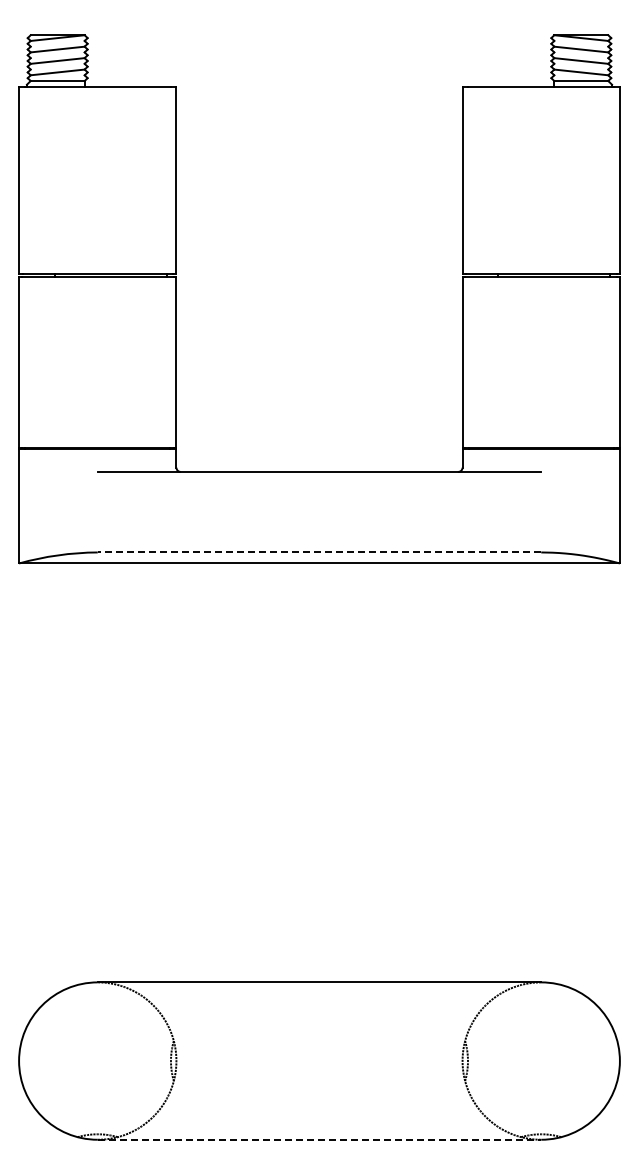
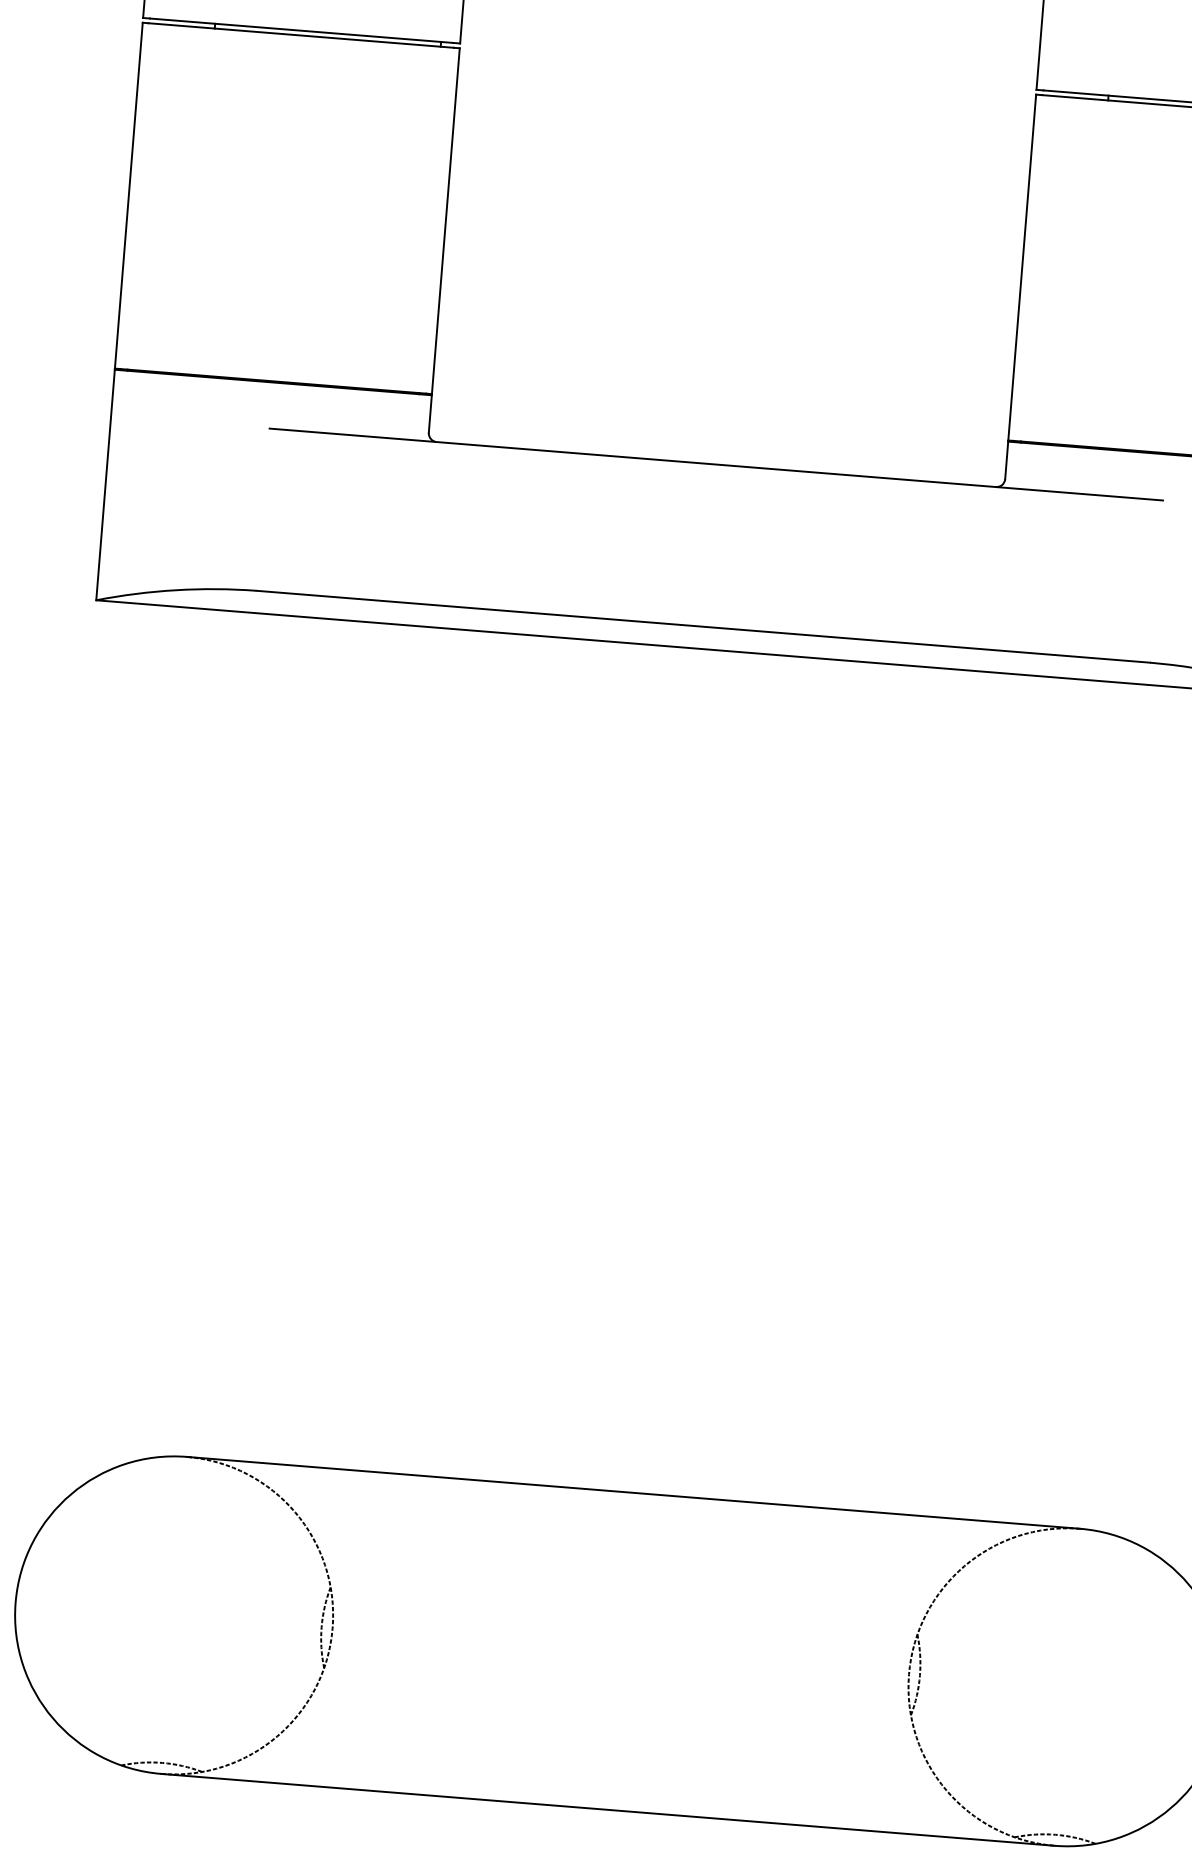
line: (319, 552) -> (703, 626), dashed -> solid
line: (319, 1139) -> (608, 1809), dashed -> solid

